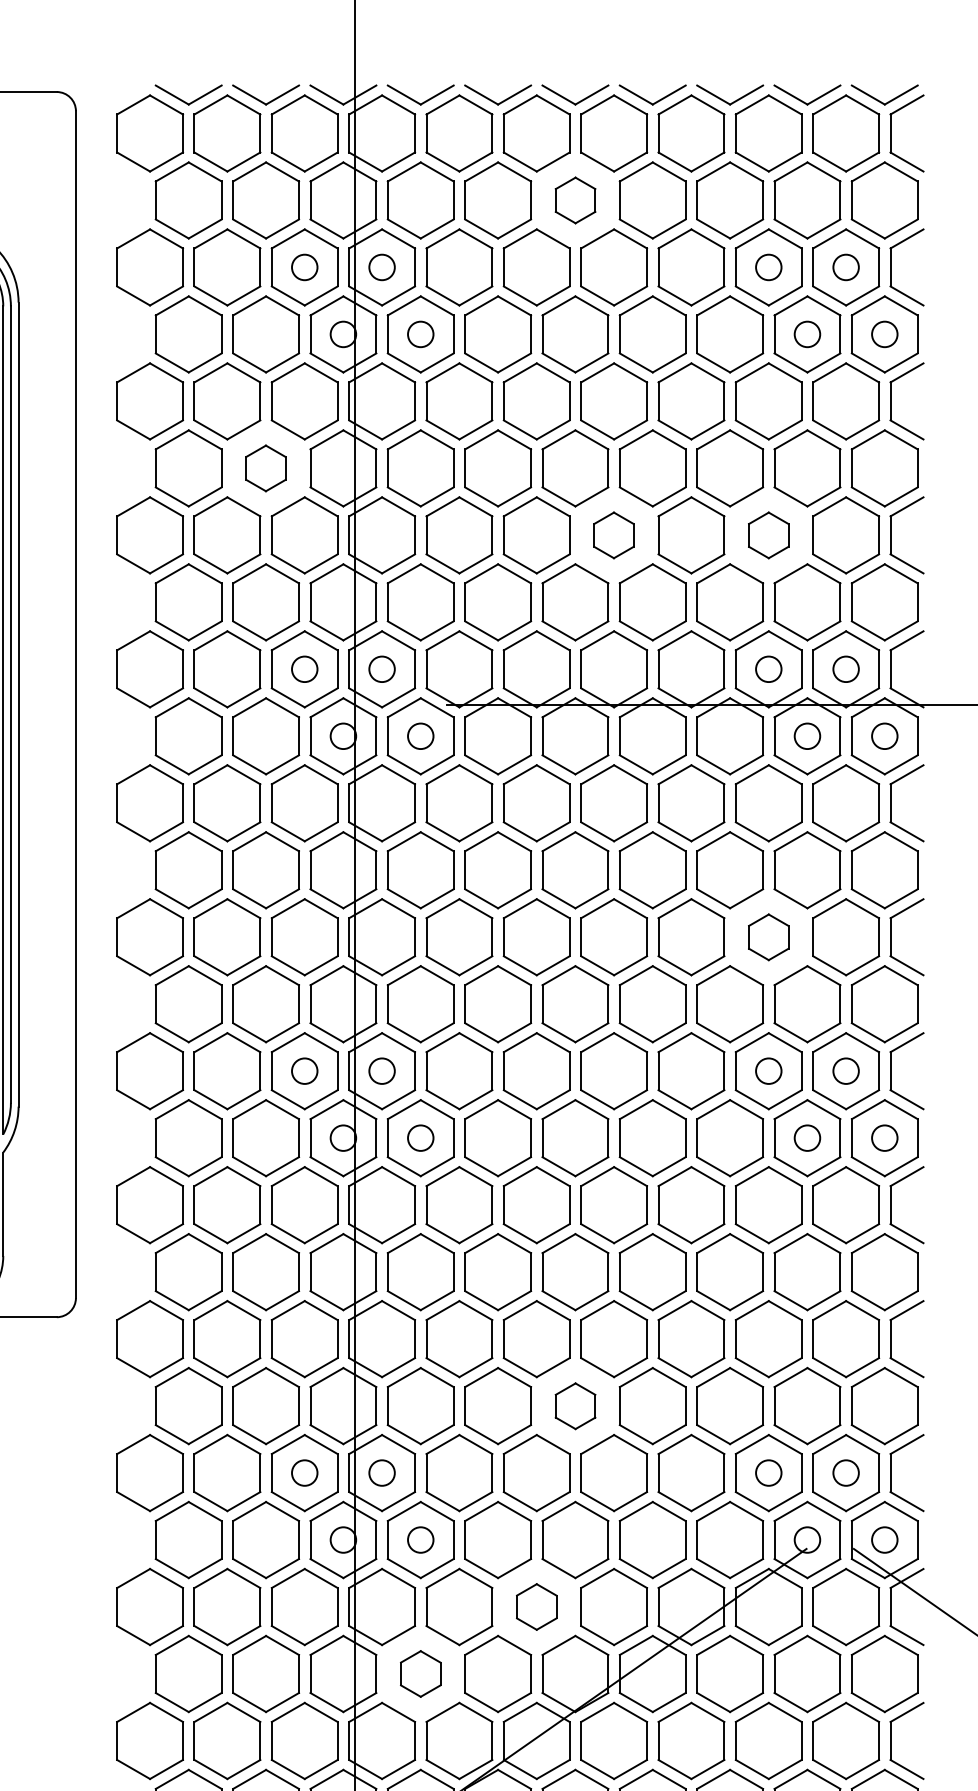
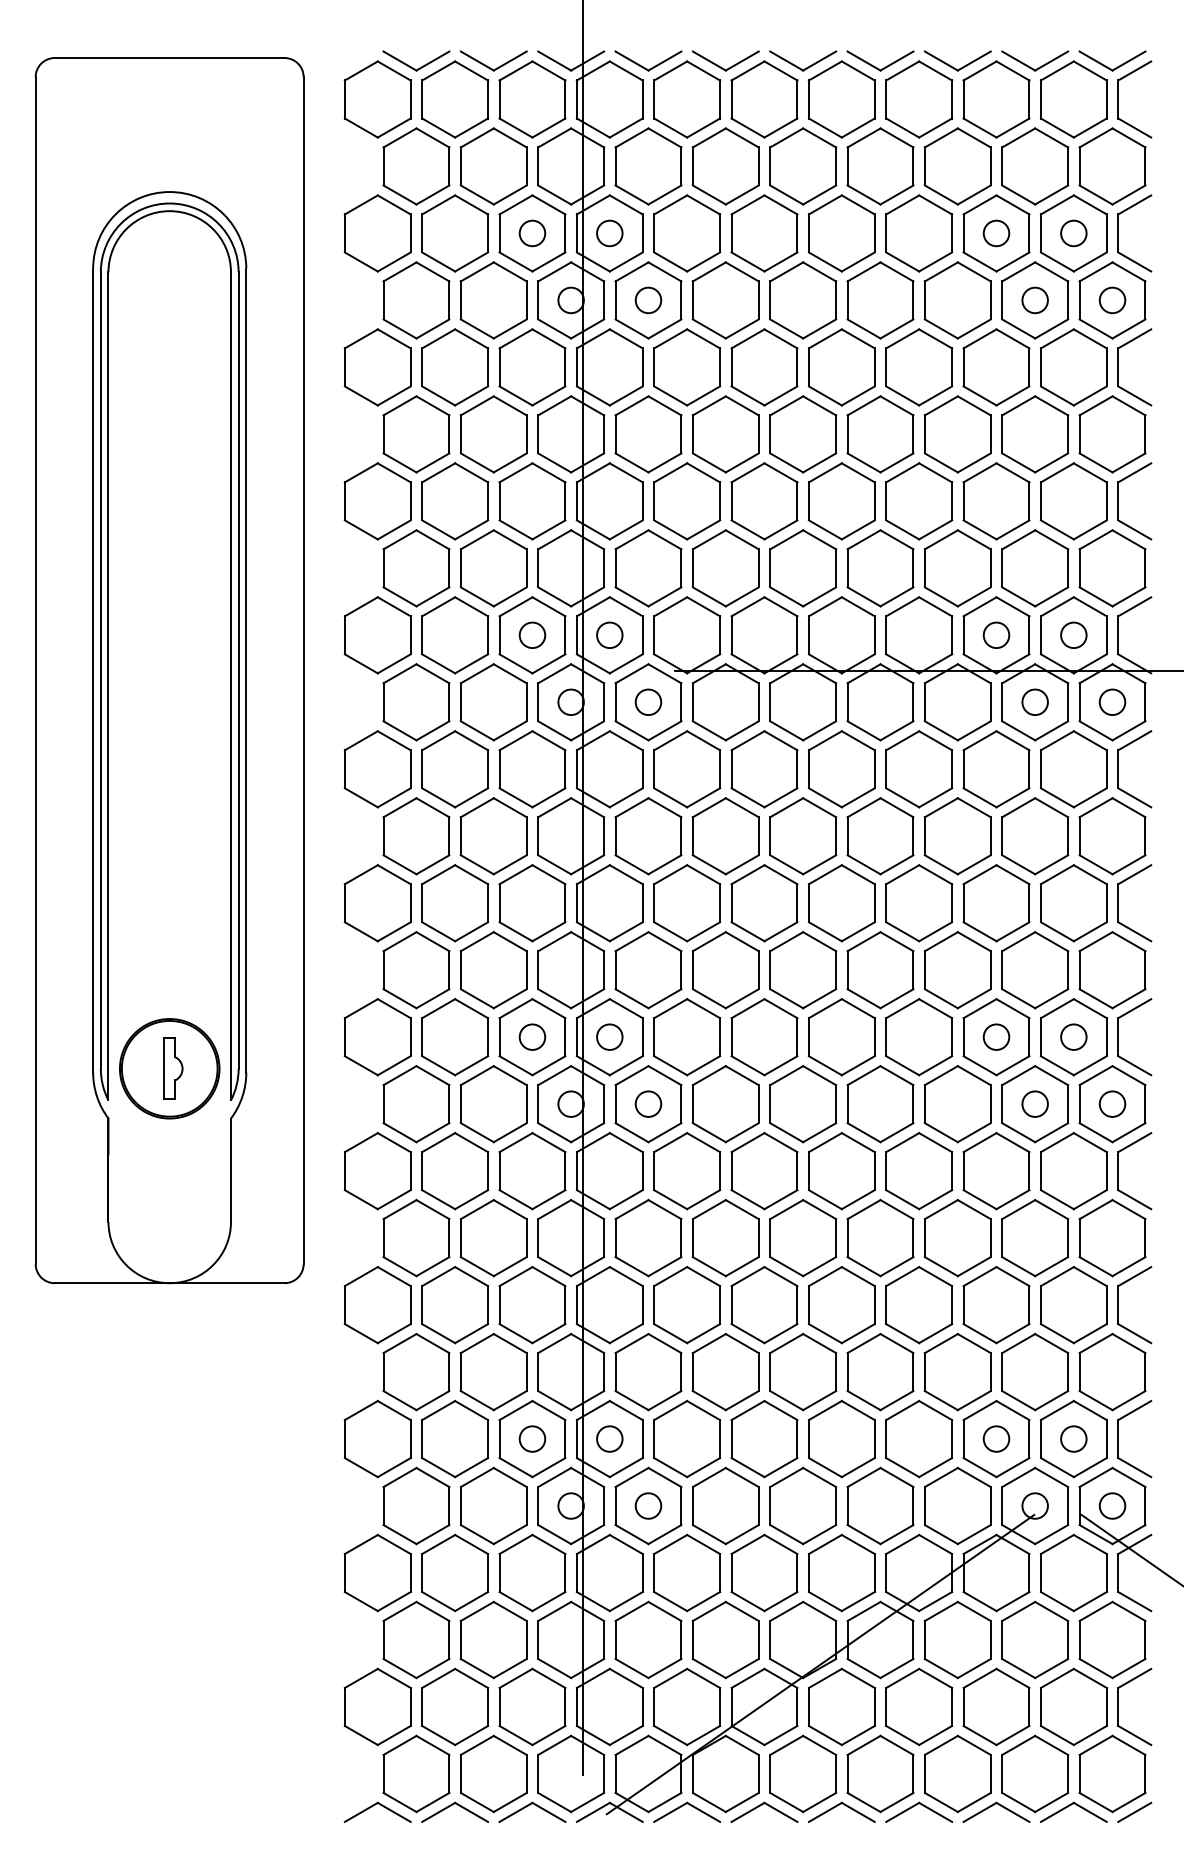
part: (575, 200) -> (803, 166), size x1.67
part: (265, 468) -> (493, 434), size x1.67
part: (613, 535) -> (841, 501), size x1.67
part: (768, 535) -> (996, 501), size x1.67
part: (768, 937) -> (996, 903), size x1.67
part: (575, 1406) -> (803, 1372), size x1.67
part: (536, 1606) -> (764, 1572), size x1.67
part: (420, 1673) -> (648, 1639), size x1.67

